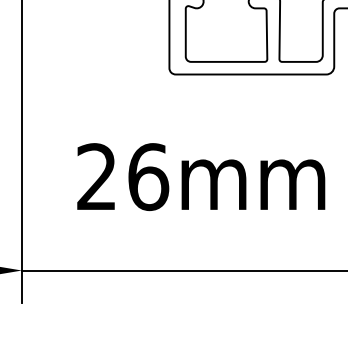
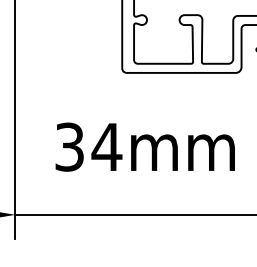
text: (122, 176) -> (88, 146), 26mm -> 34mm

